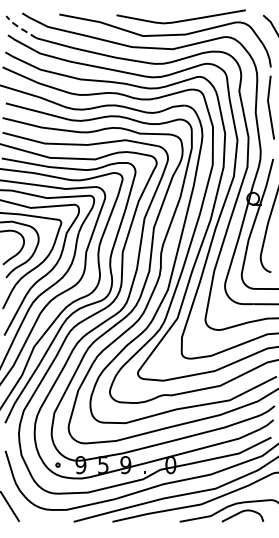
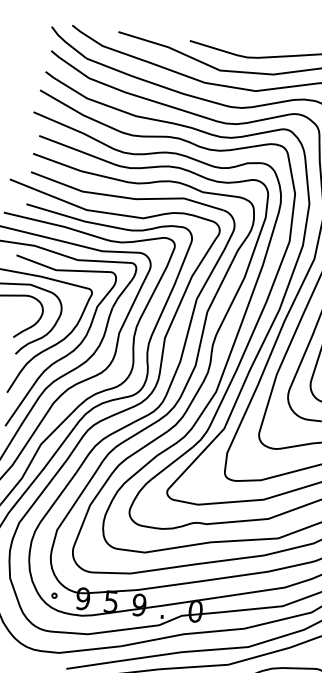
line: (19, 27) -> (66, 42), dashed -> solid

